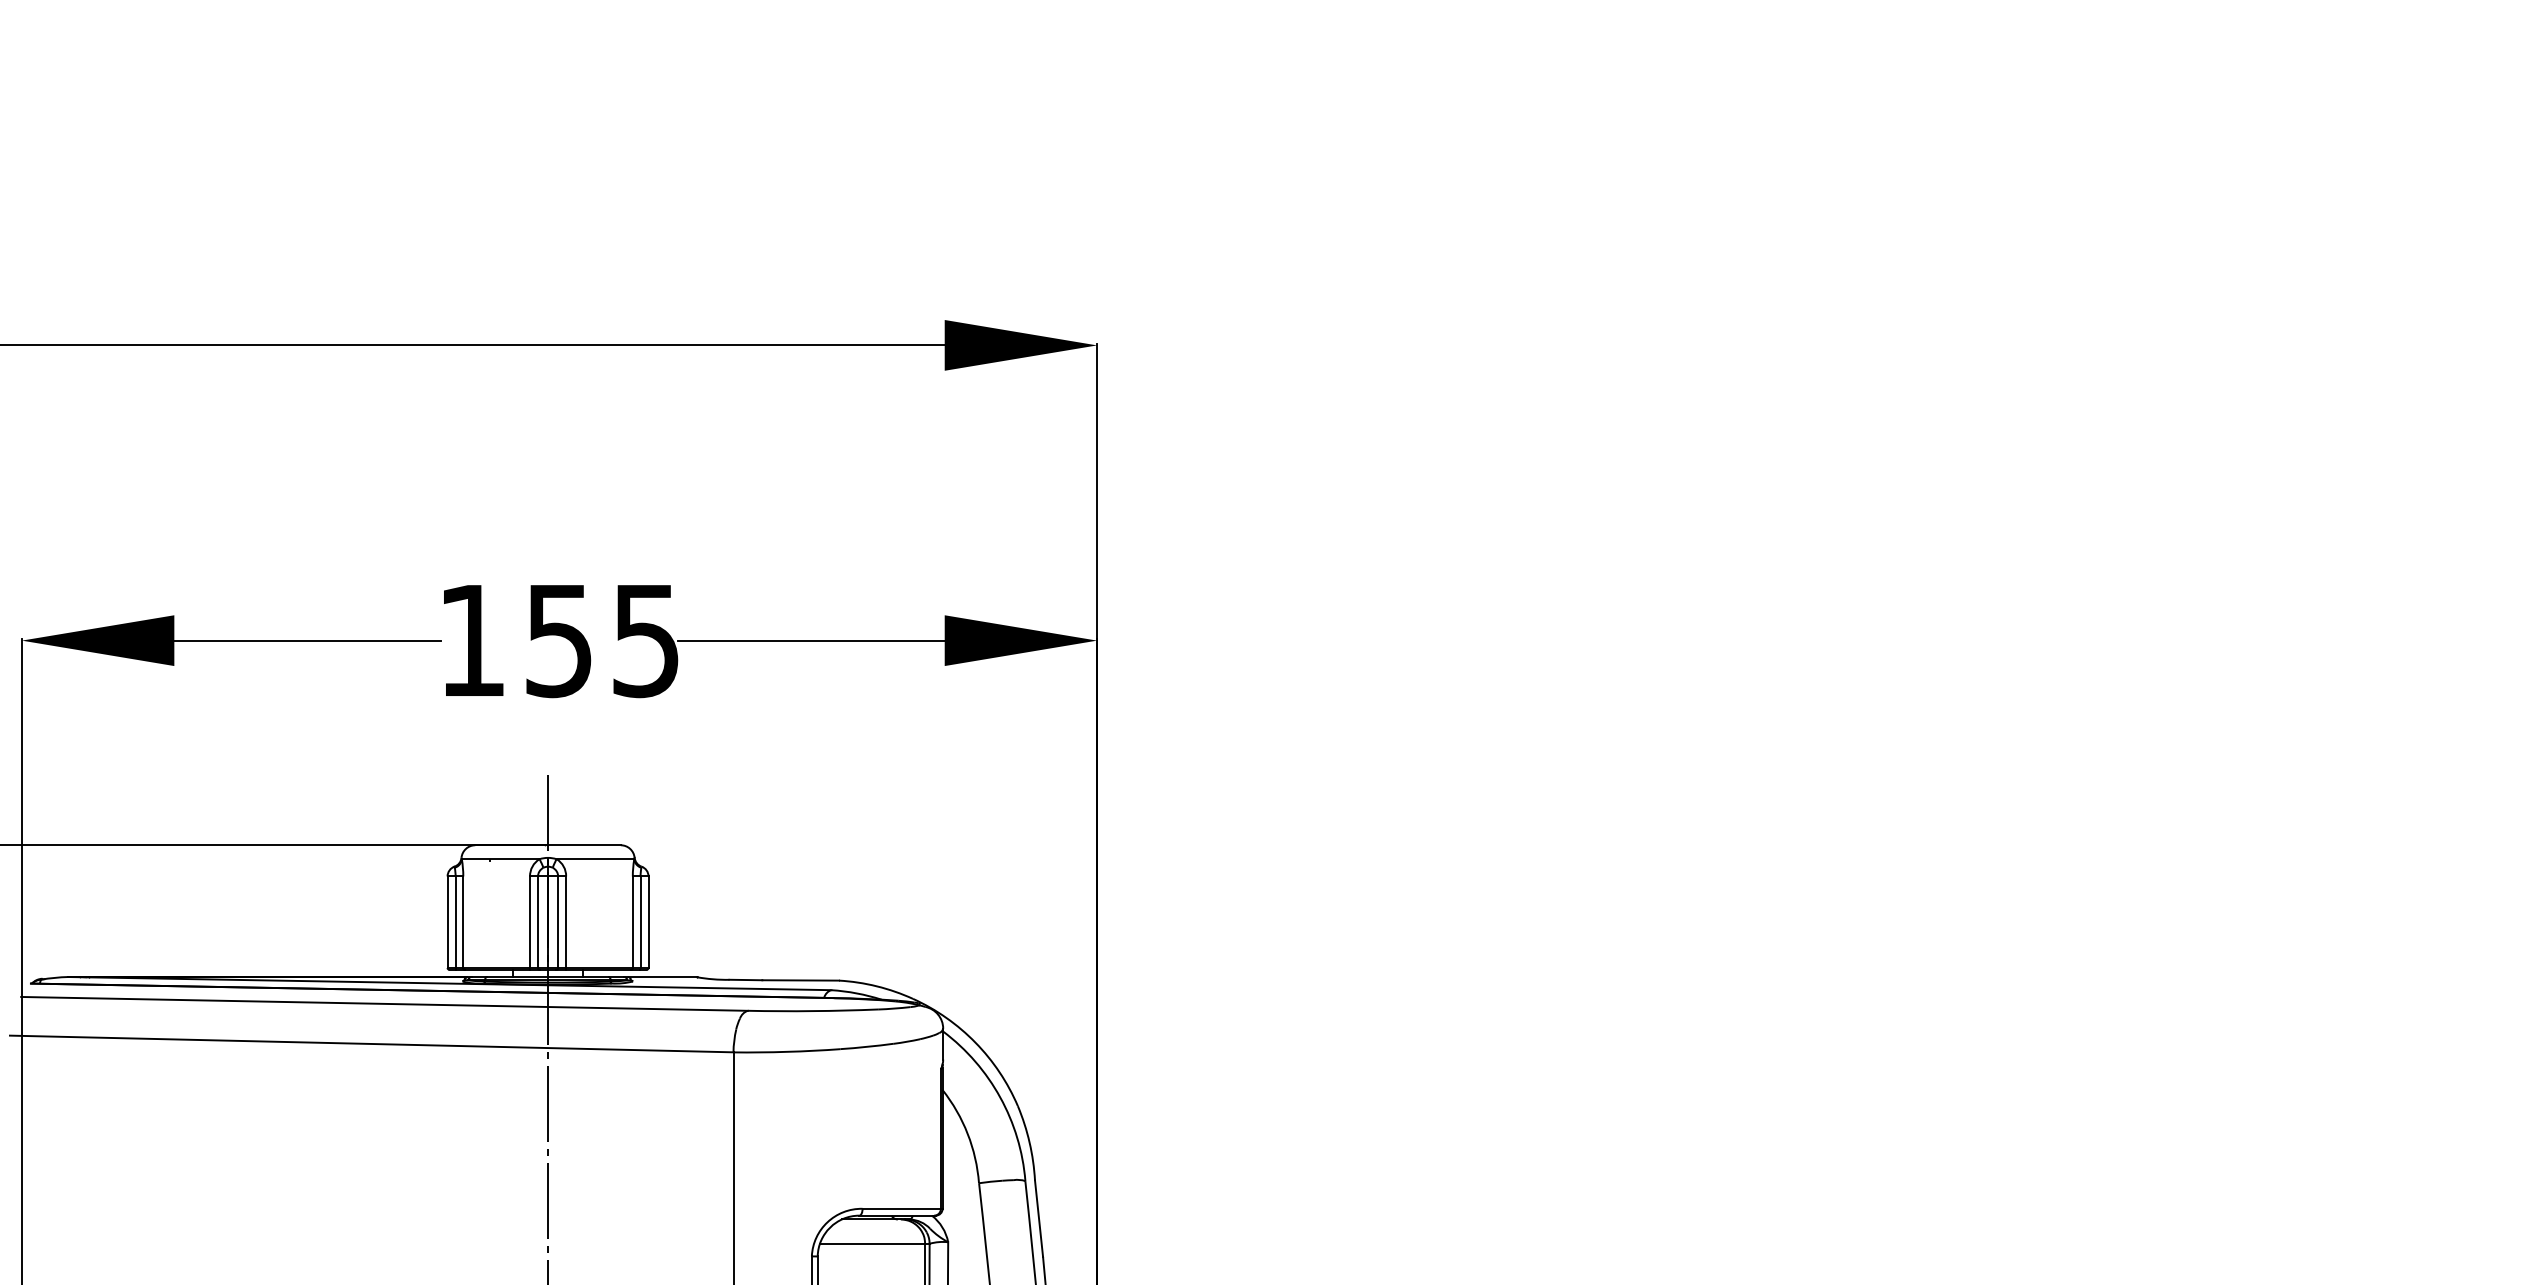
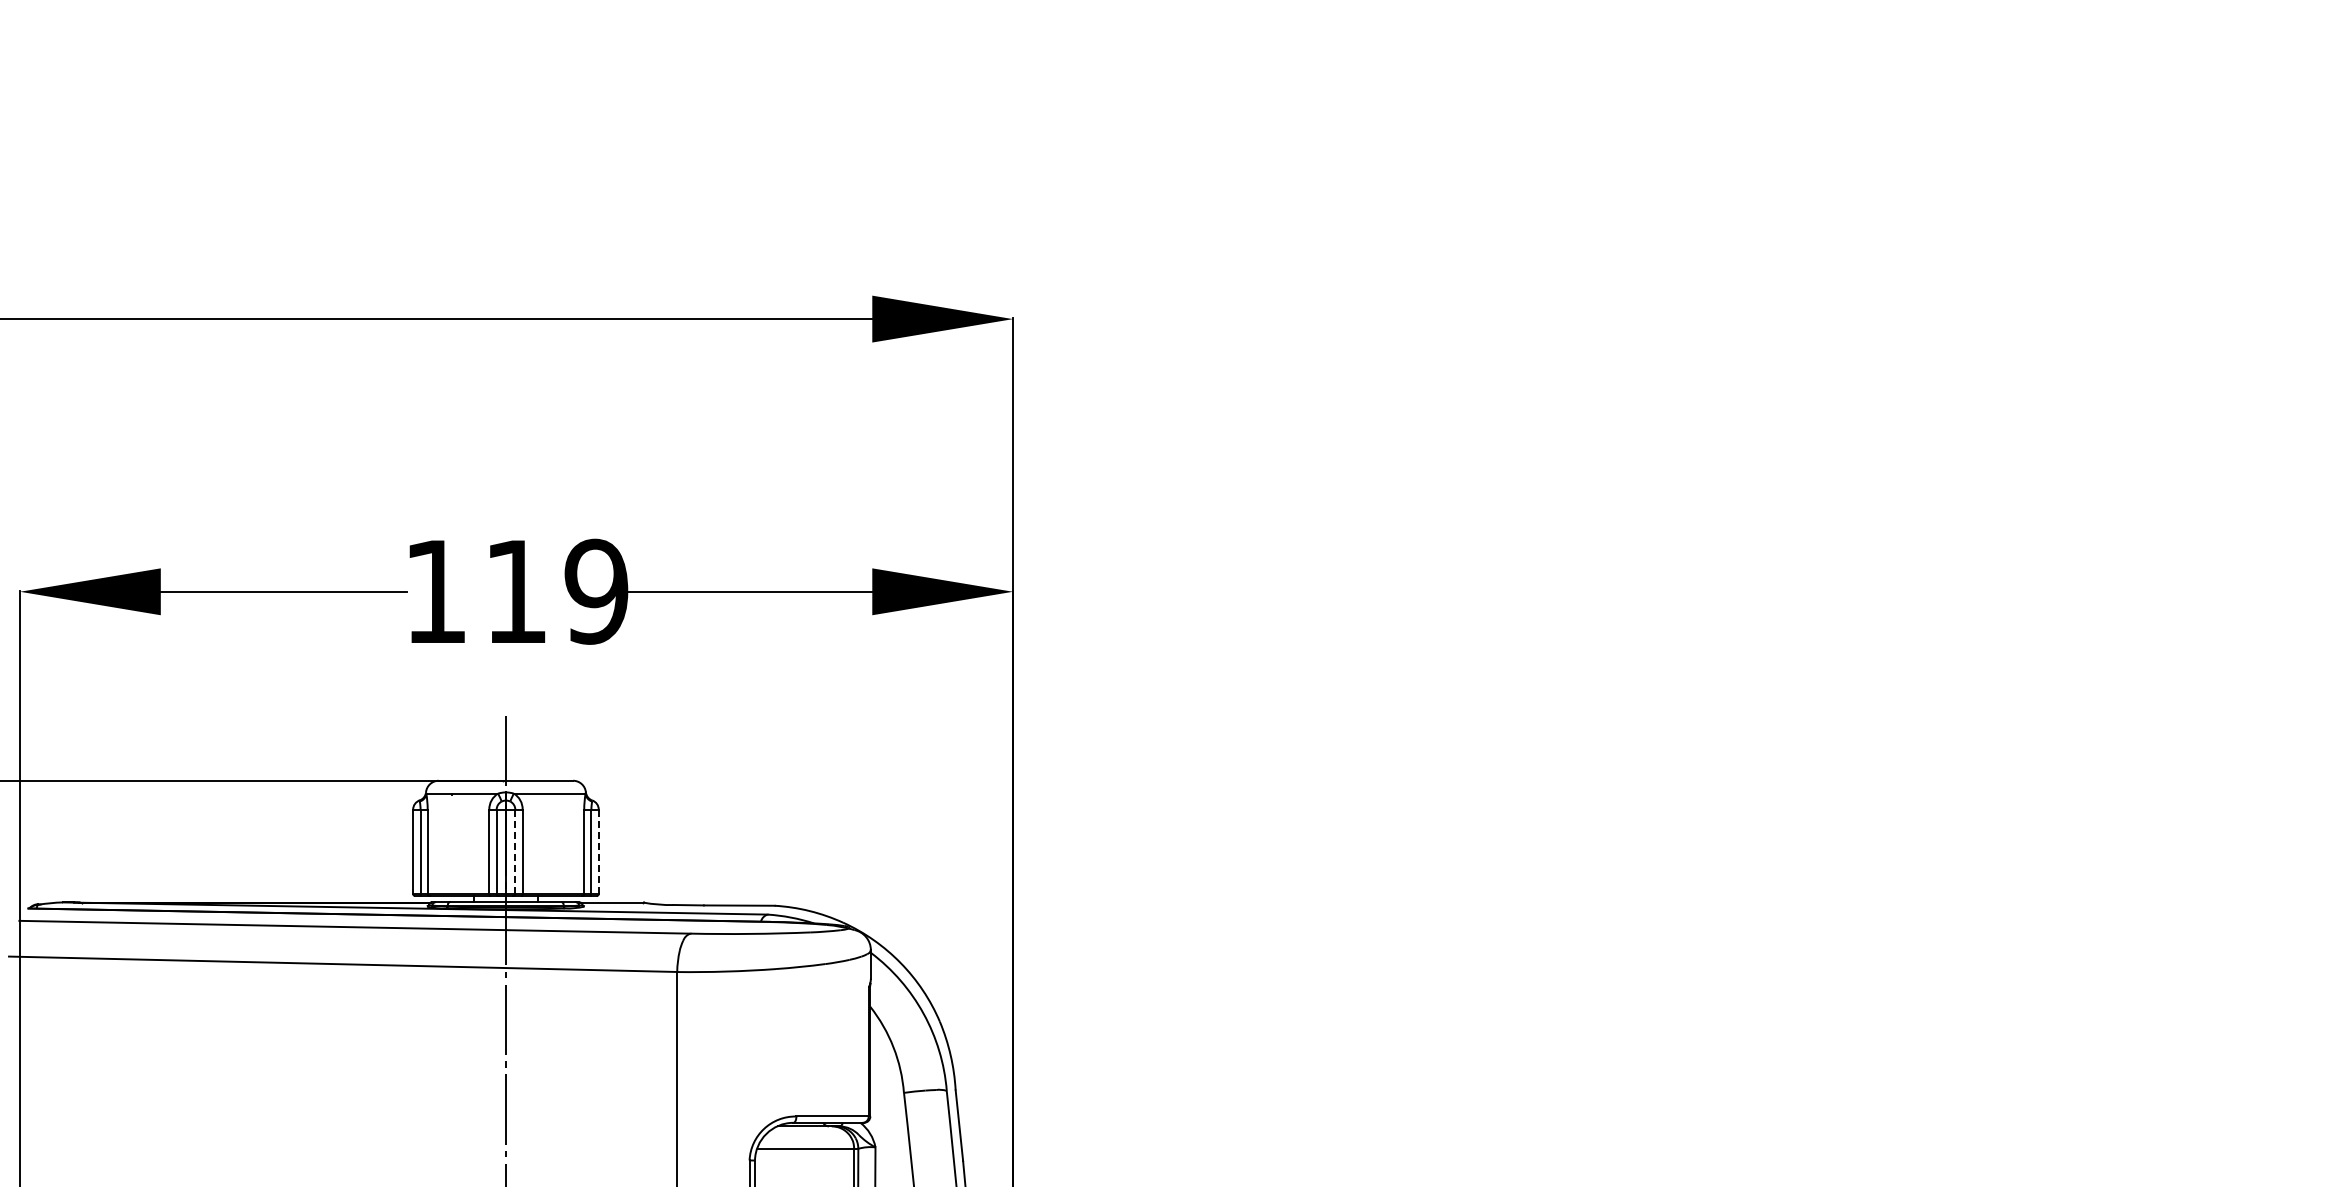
text: (603, 640) -> (557, 591), 155 -> 119
line: (558, 921) -> (515, 851), solid -> dashed
line: (648, 921) -> (598, 851), solid -> dashed

